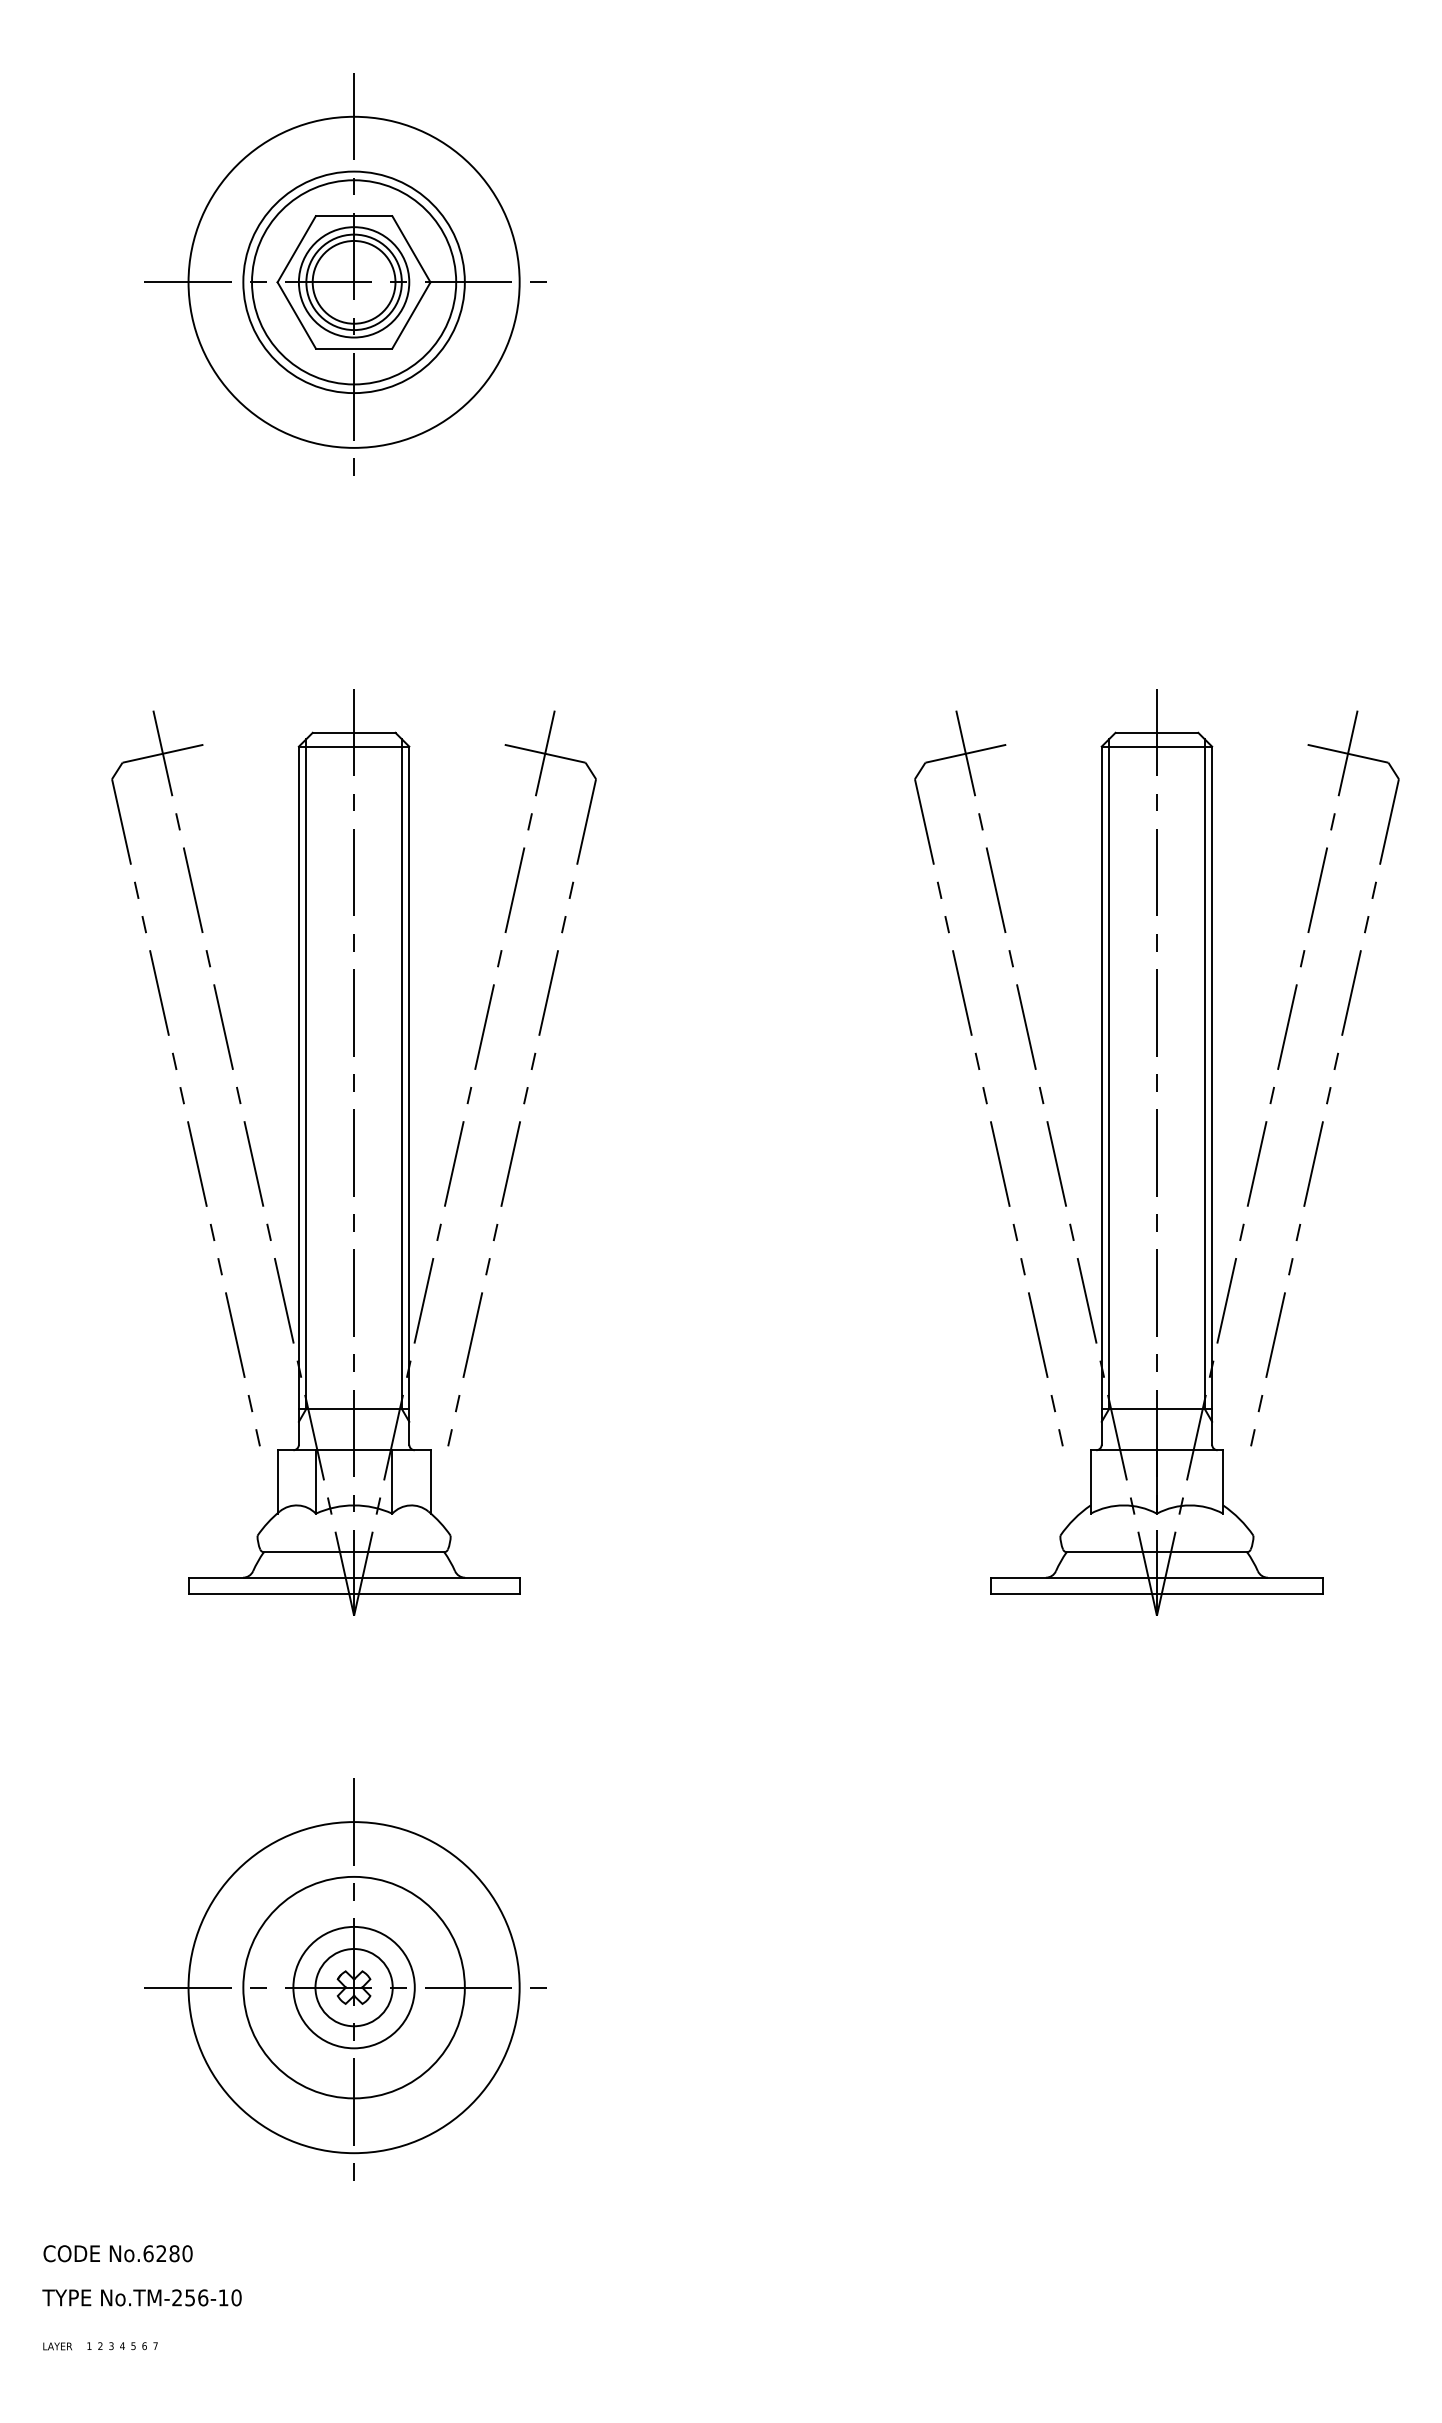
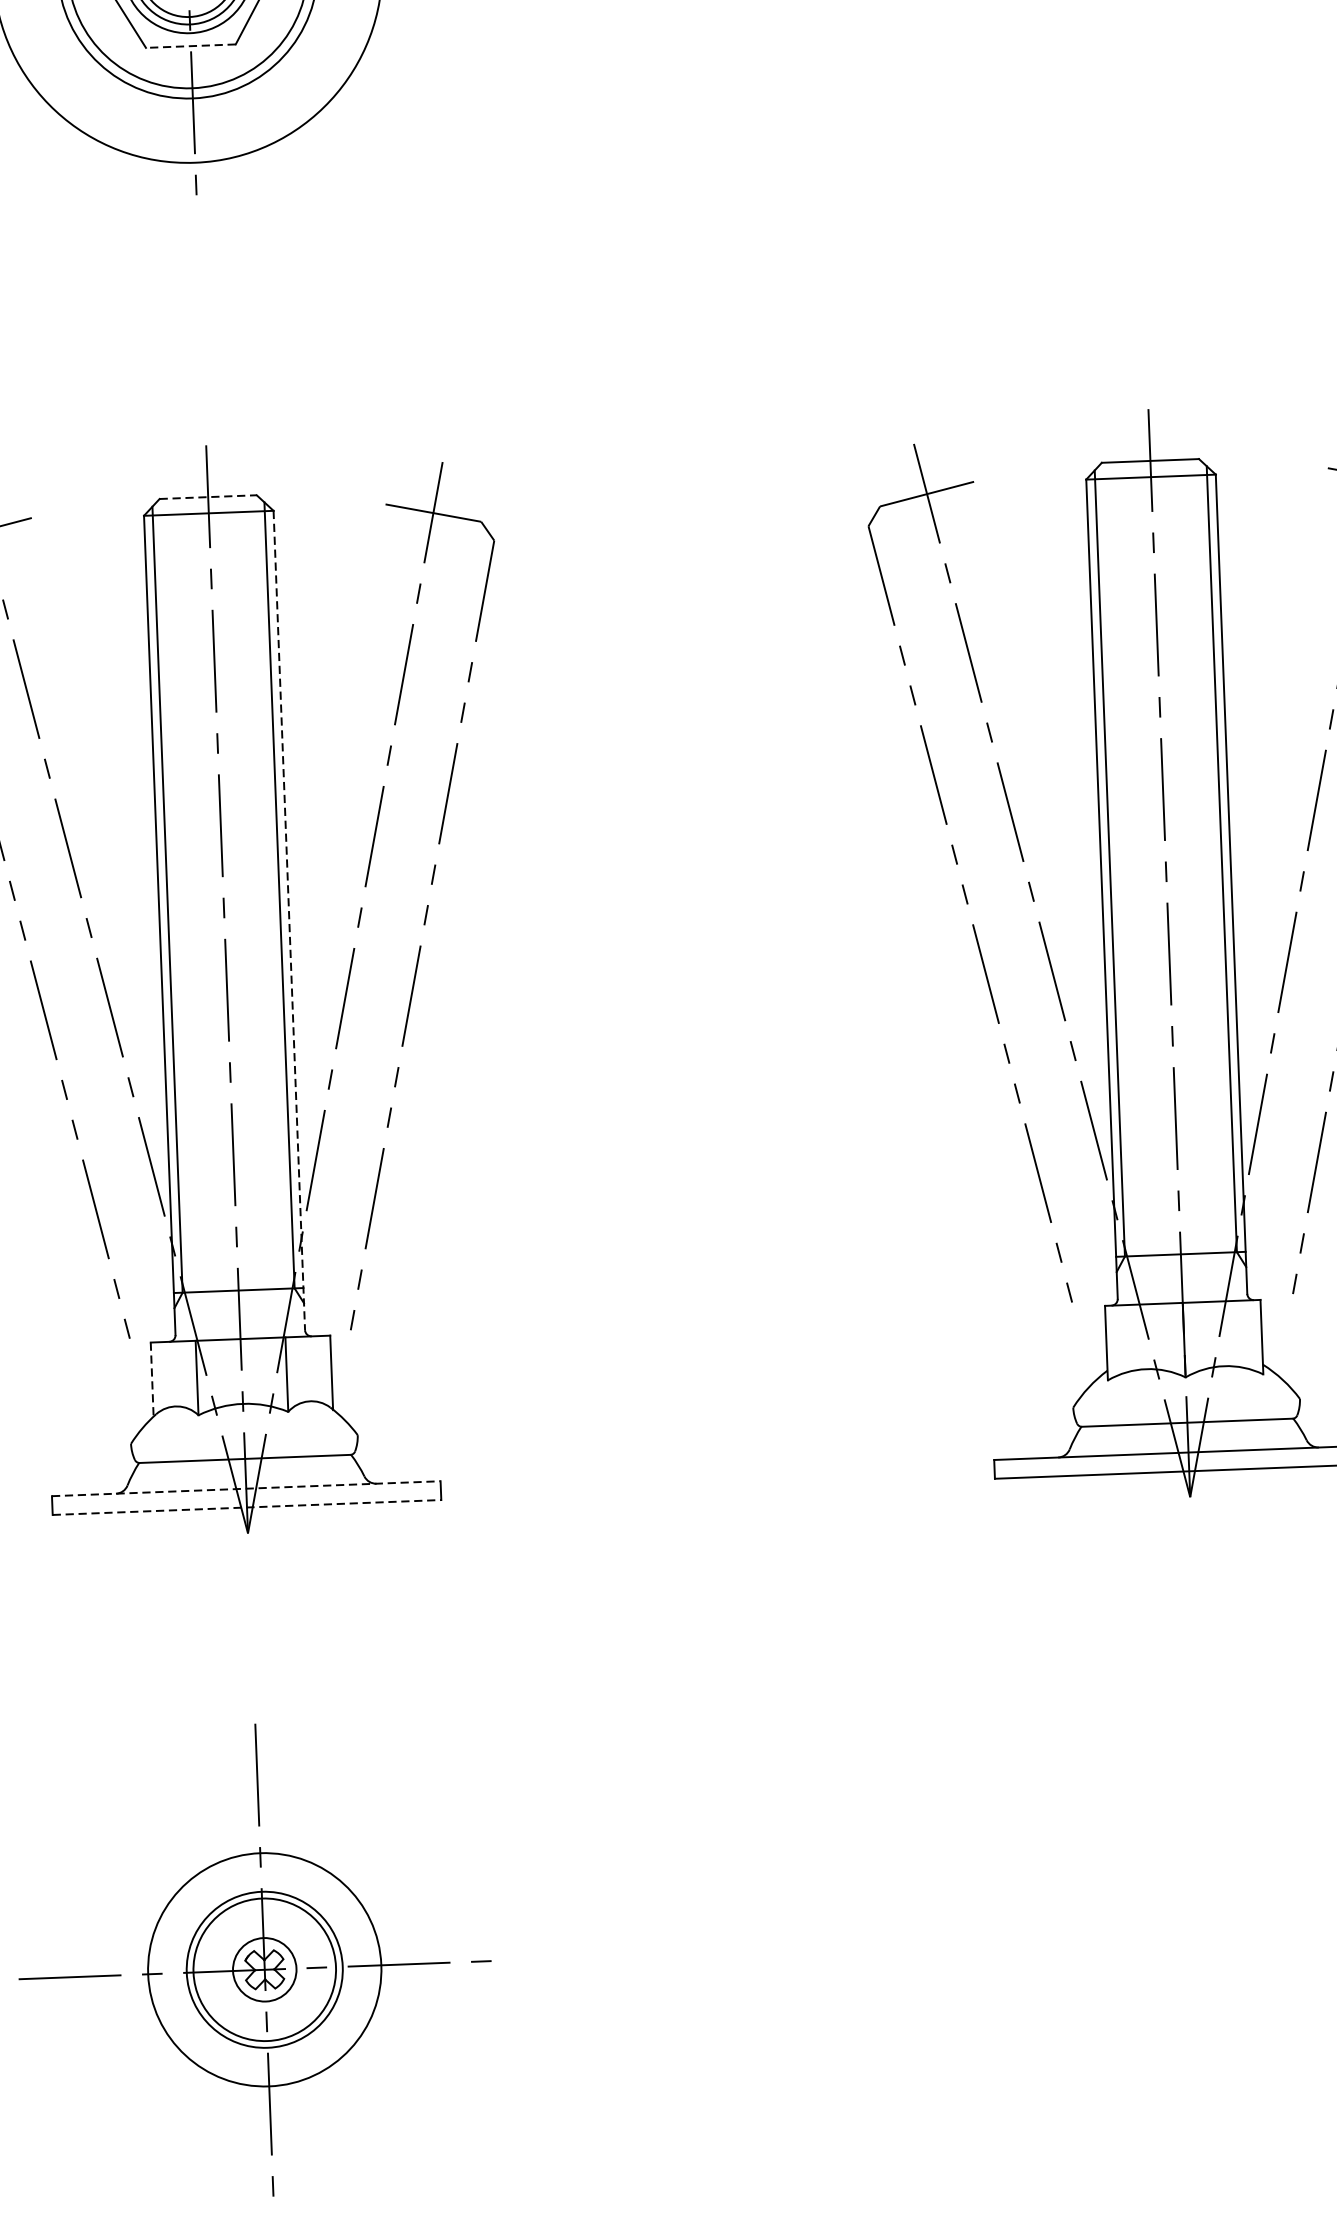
line: (353, 348) -> (190, 46), solid -> dashed
line: (354, 732) -> (208, 496), solid -> dashed
line: (409, 1096) -> (289, 921), solid -> dashed
line: (277, 1481) -> (152, 1379), solid -> dashed
line: (354, 1577) -> (246, 1488), solid -> dashed
line: (354, 1593) -> (247, 1507), solid -> dashed
circle: (353, 1987) -> (264, 1969), size x0.6
circle: (353, 1987) -> (264, 1969), size x0.6
circle: (353, 1987) -> (264, 1969), size x0.7

